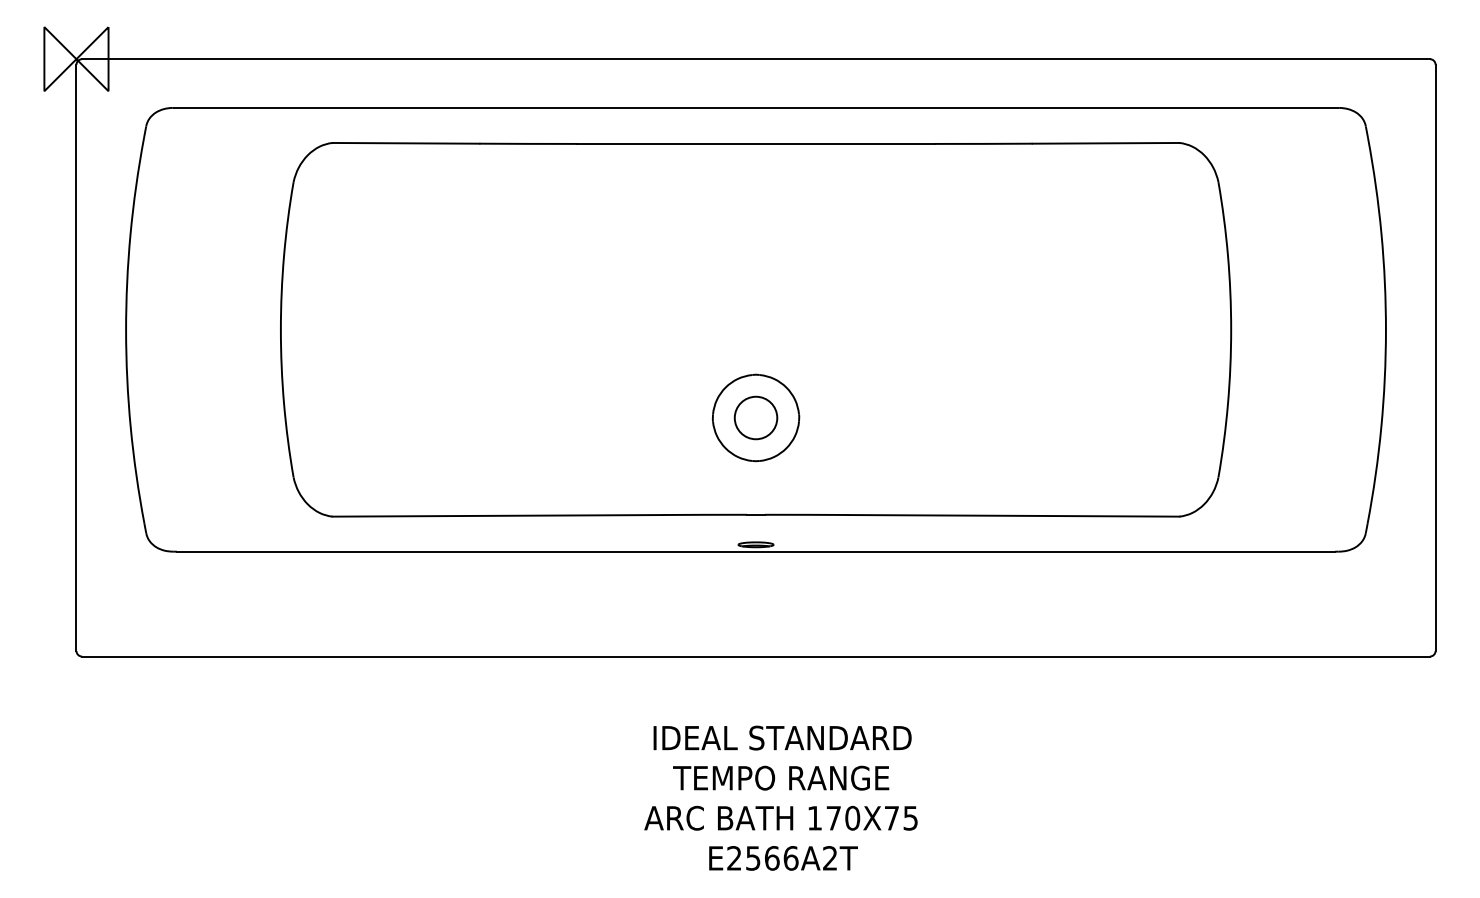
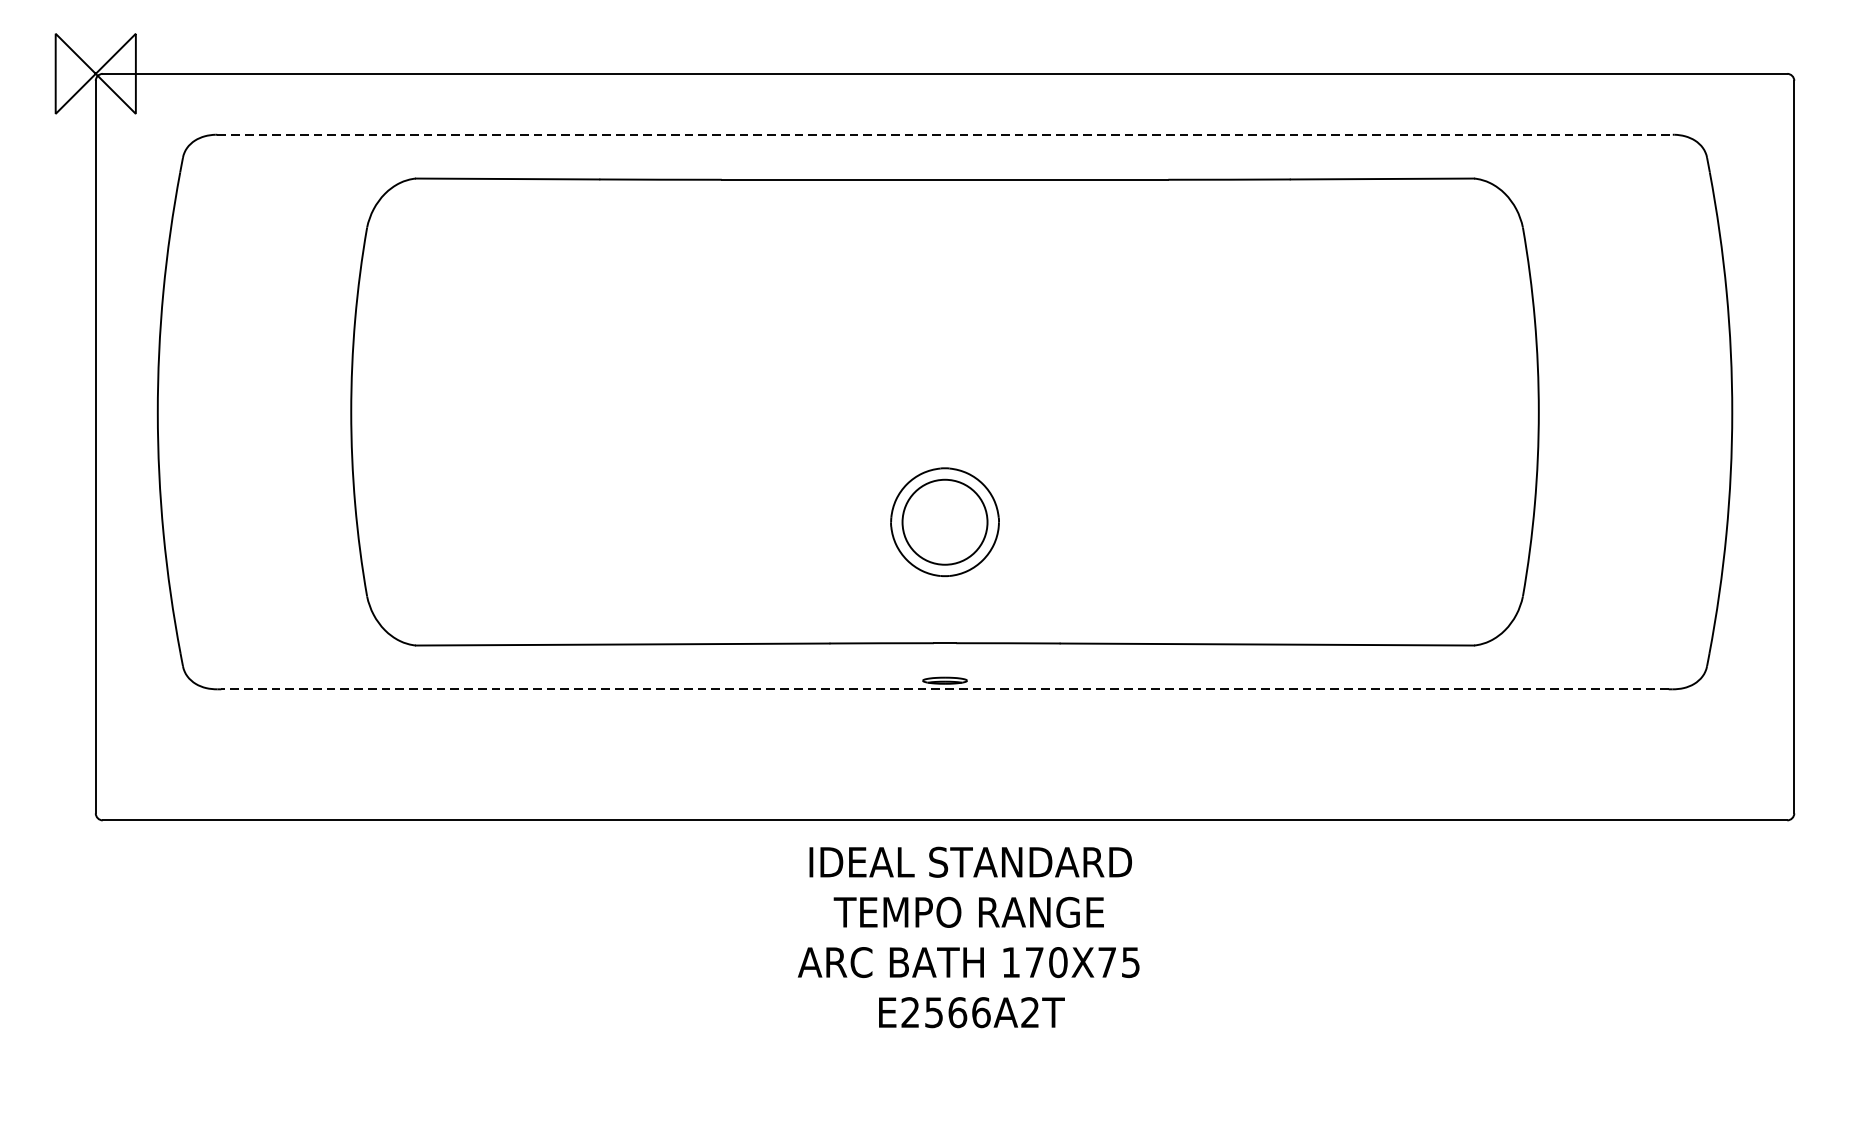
line: (756, 107) -> (945, 134), solid -> dashed
circle: (755, 417) -> (944, 521), size x1.6
line: (755, 551) -> (944, 689), solid -> dashed
text: (780, 797) -> (968, 936), moved

